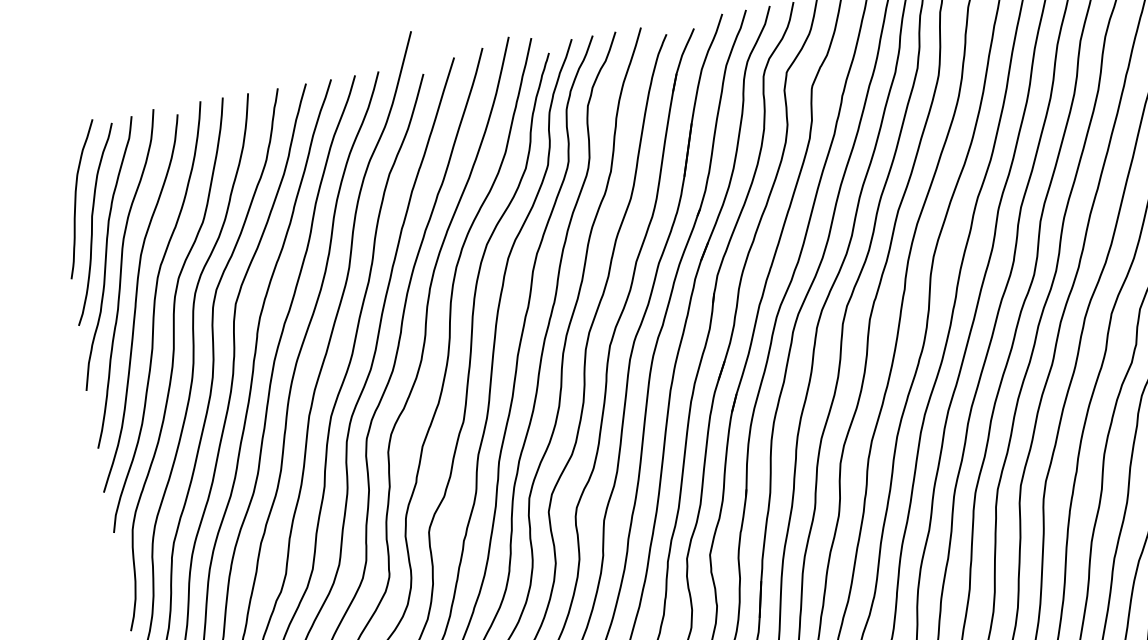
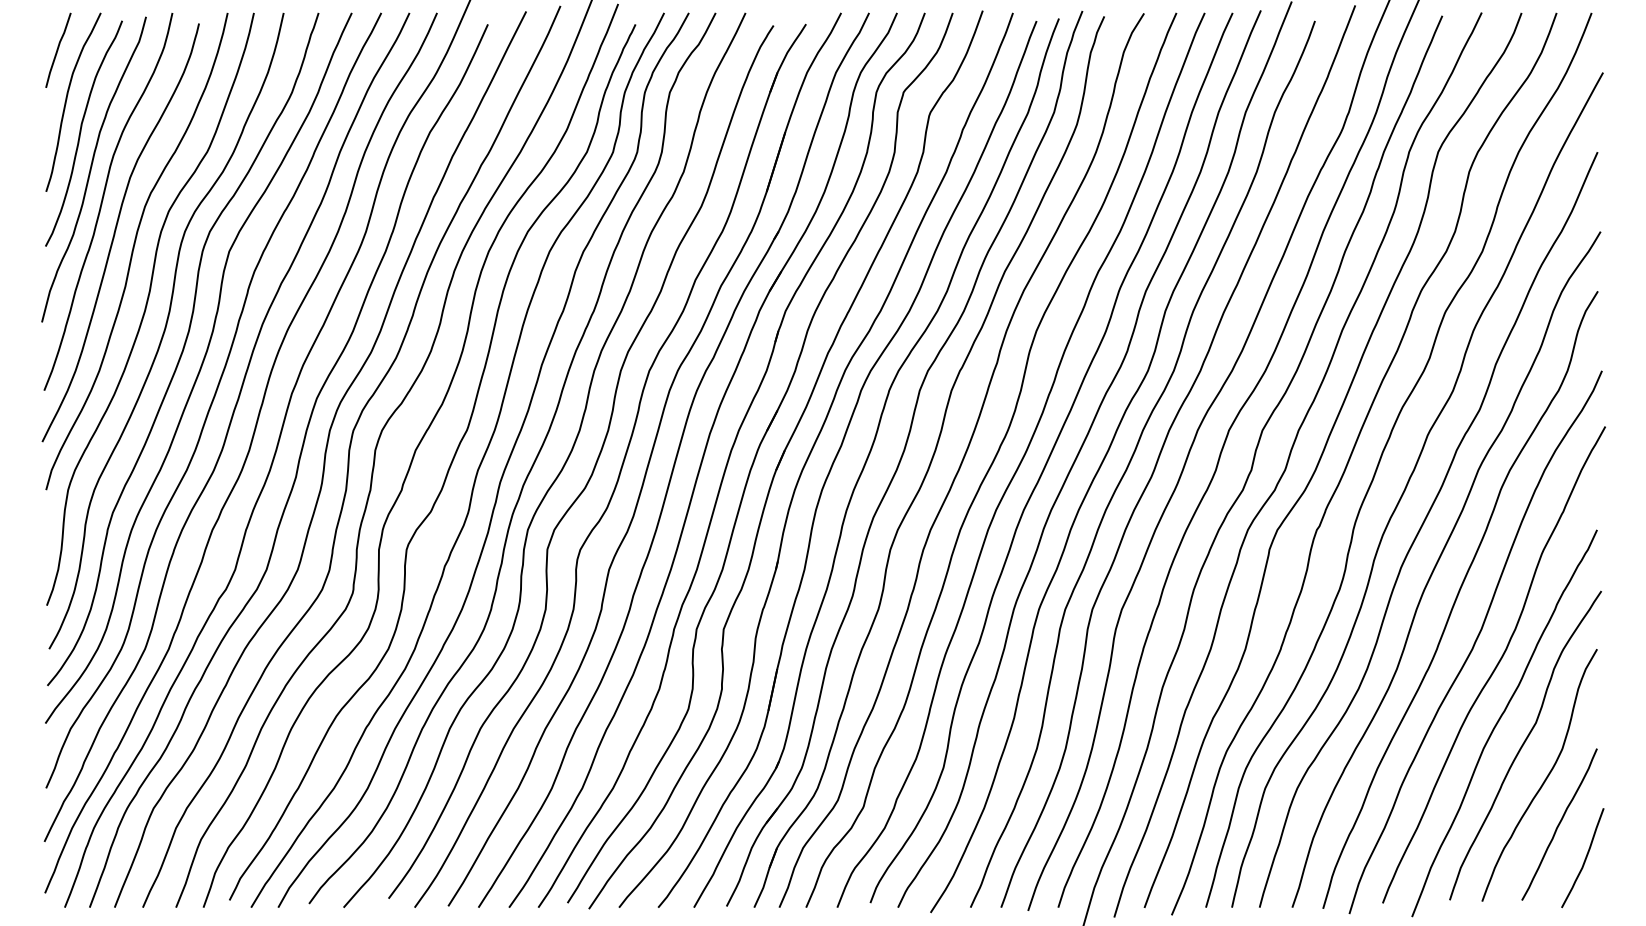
curve: (61, 156) -> (58, 49), added

